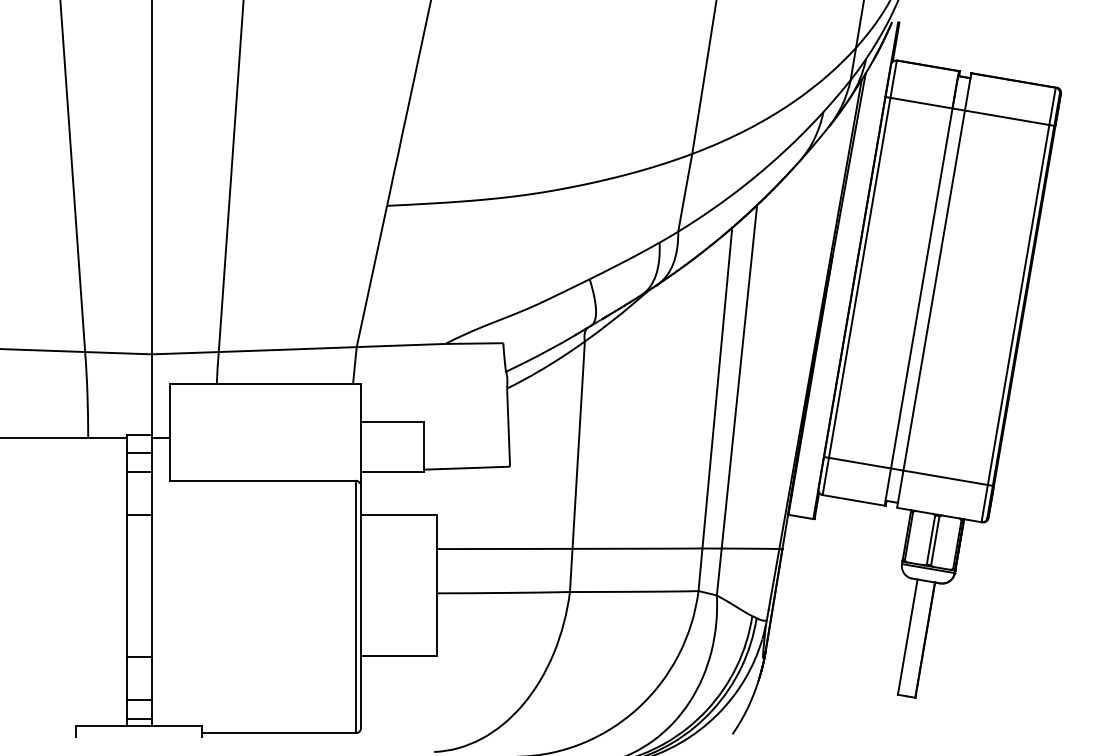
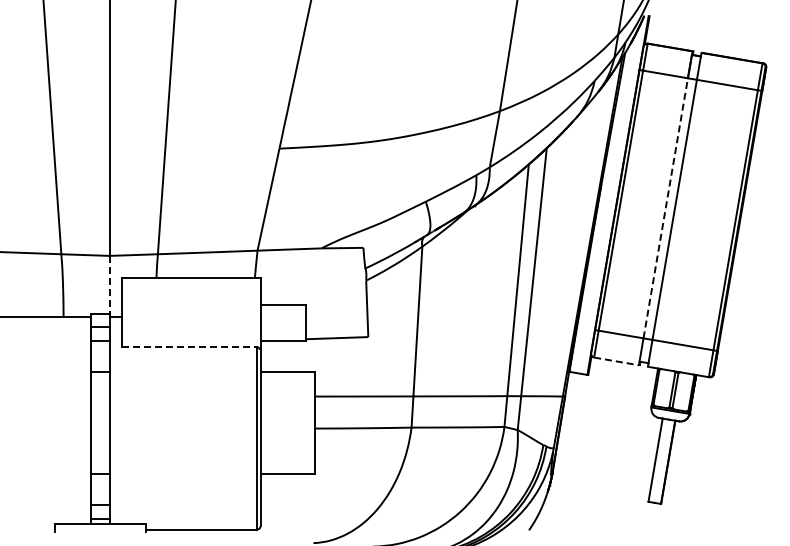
line: (921, 288) -> (665, 208), solid -> dashed
line: (151, 395) -> (109, 285), solid -> dashed
line: (263, 481) -> (190, 347), solid -> dashed
line: (853, 500) -> (616, 361), solid -> dashed

